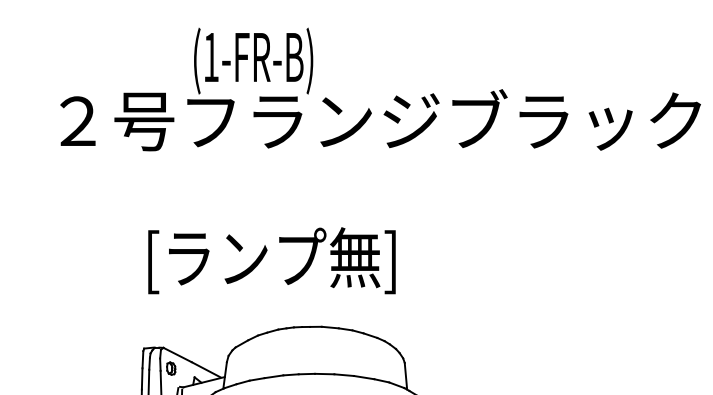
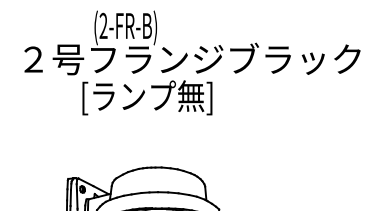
text: (211, 56) -> (103, 25), (1-FR-B) -> (2-FR-B)
text: (272, 260) -> (147, 97), moved

